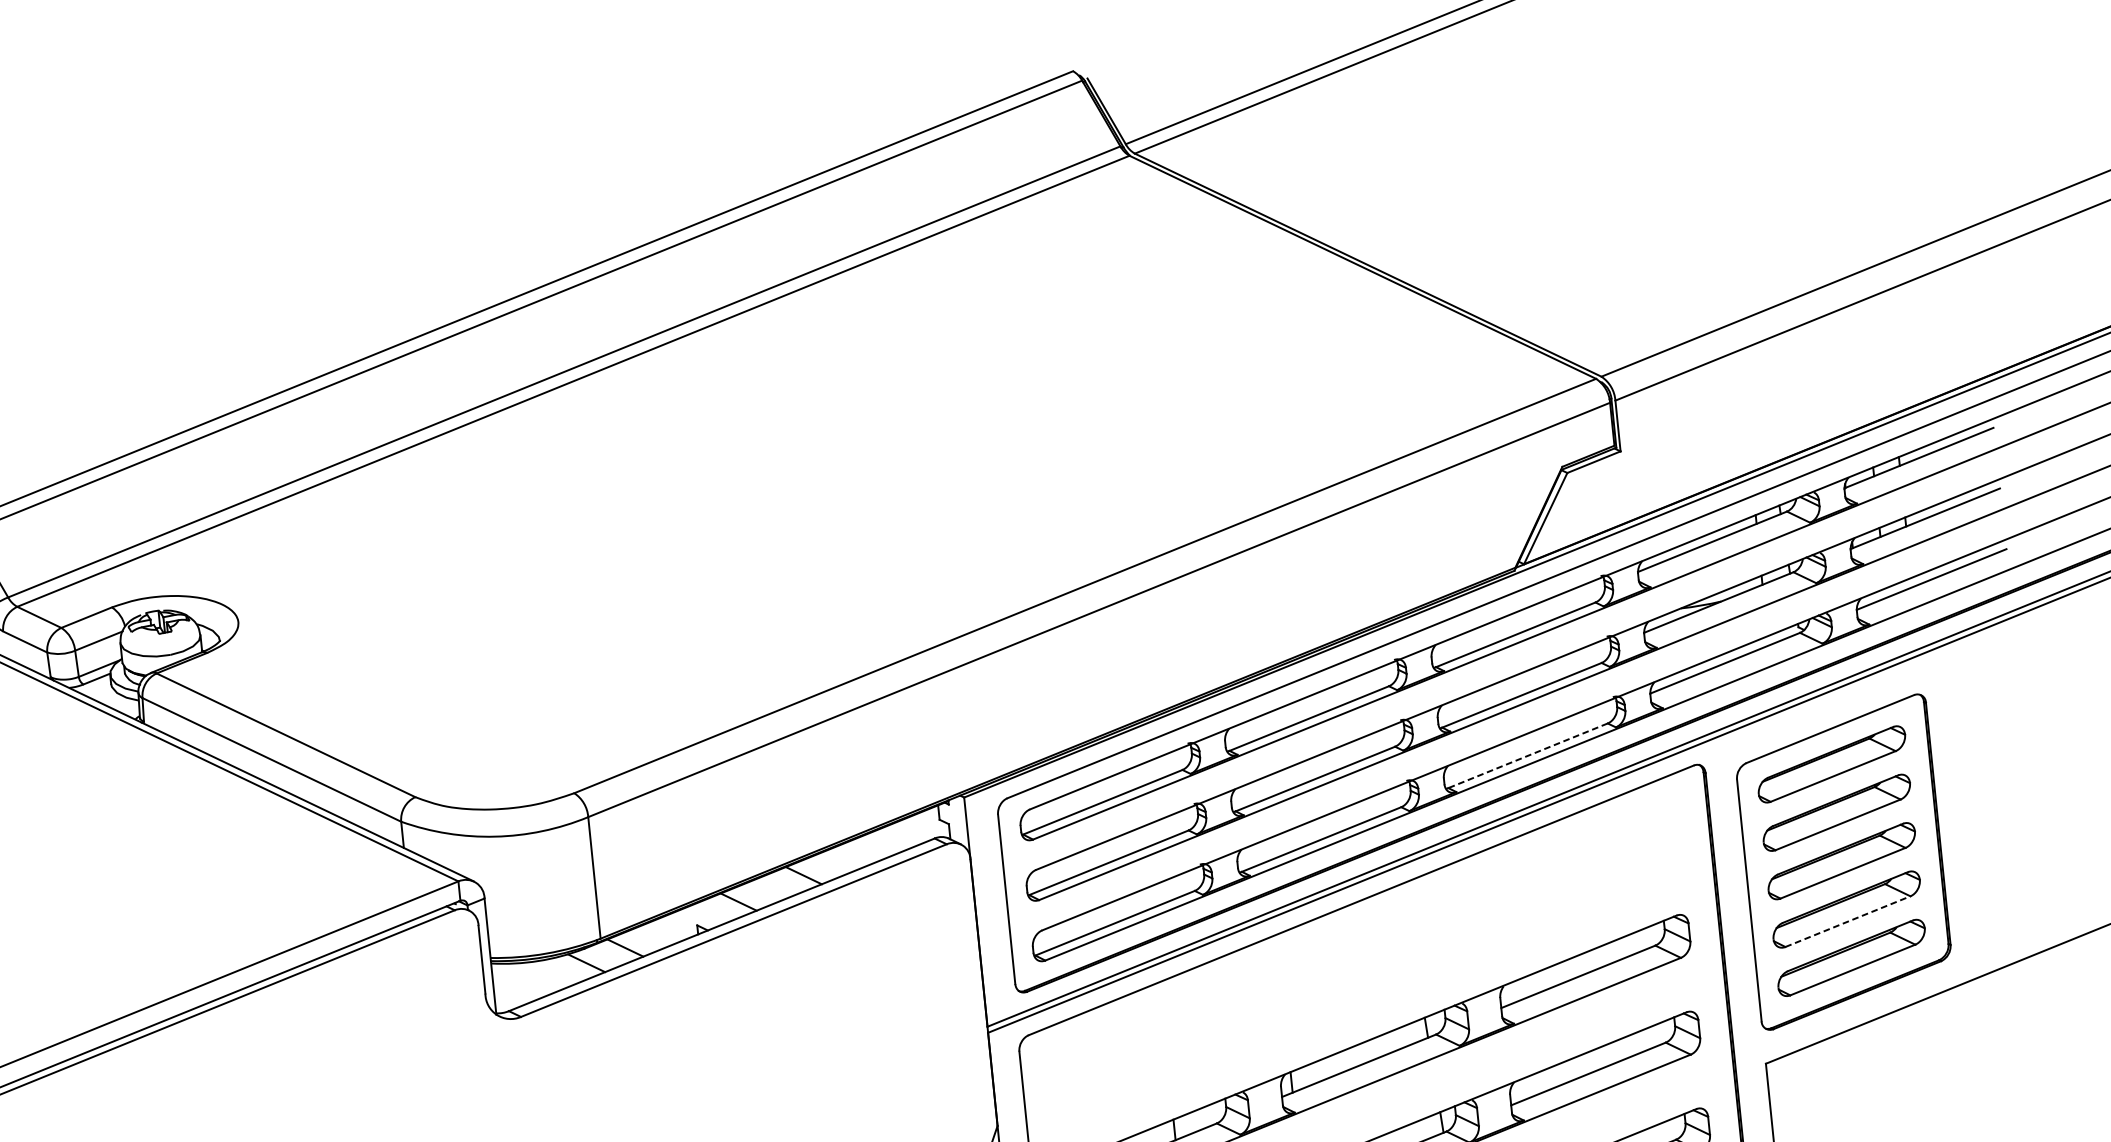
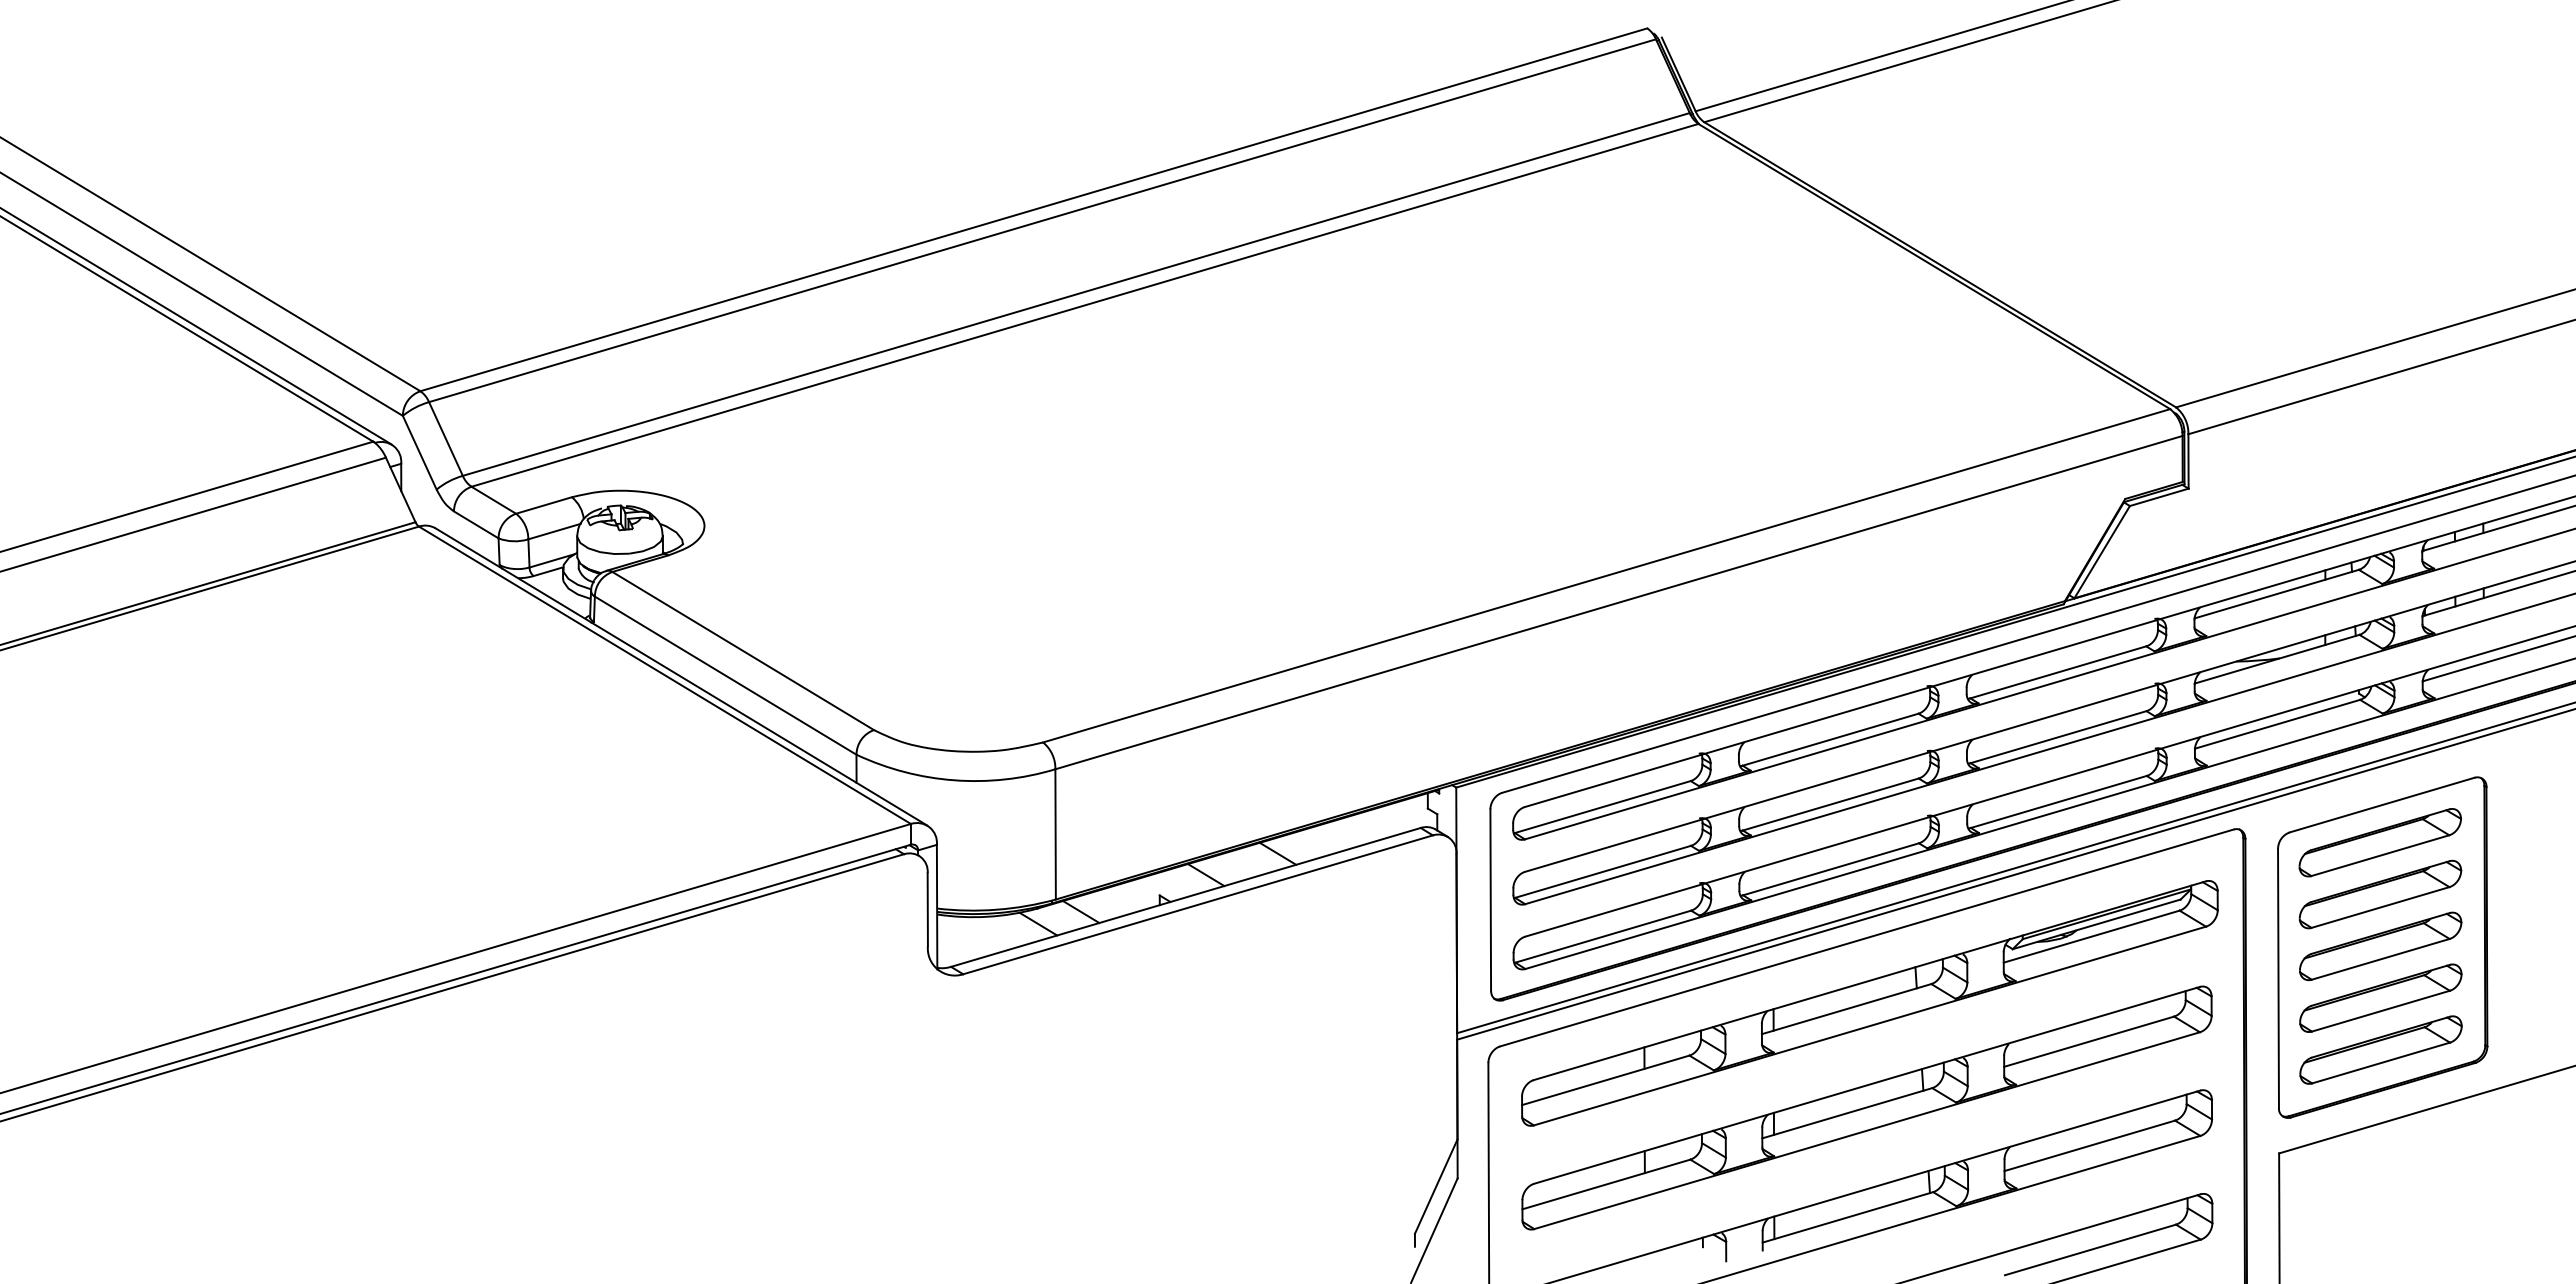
line: (1527, 755) -> (2058, 801), dashed -> solid
line: (1847, 921) -> (2380, 1011), dashed -> solid
part: (1369, 961) -> (1869, 1003), added

